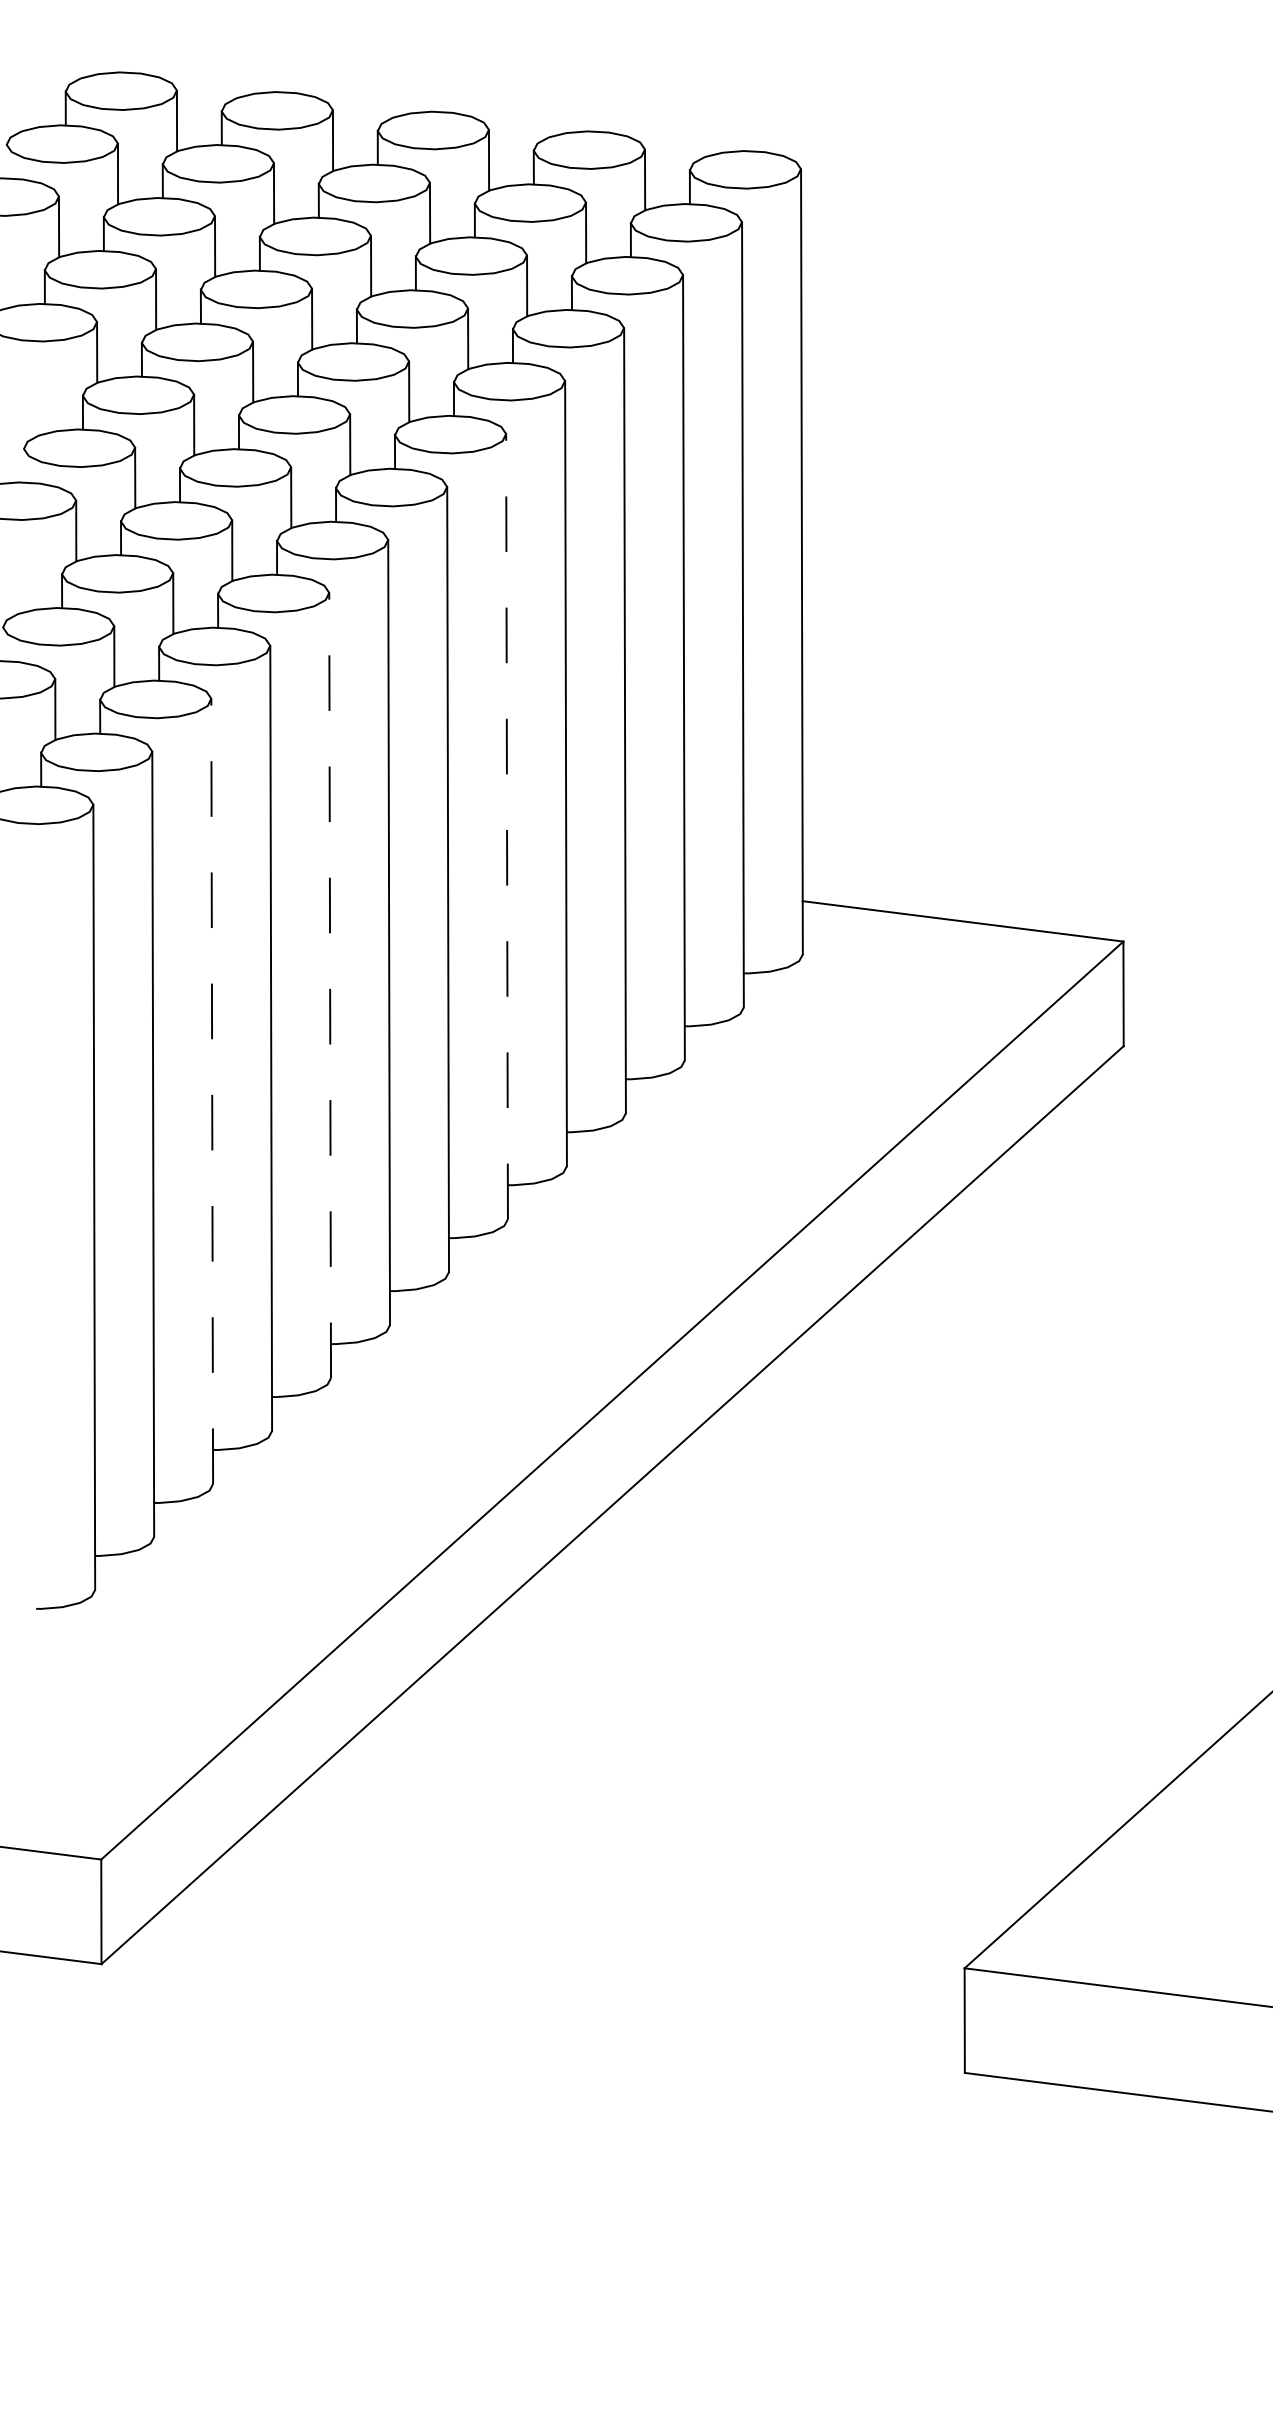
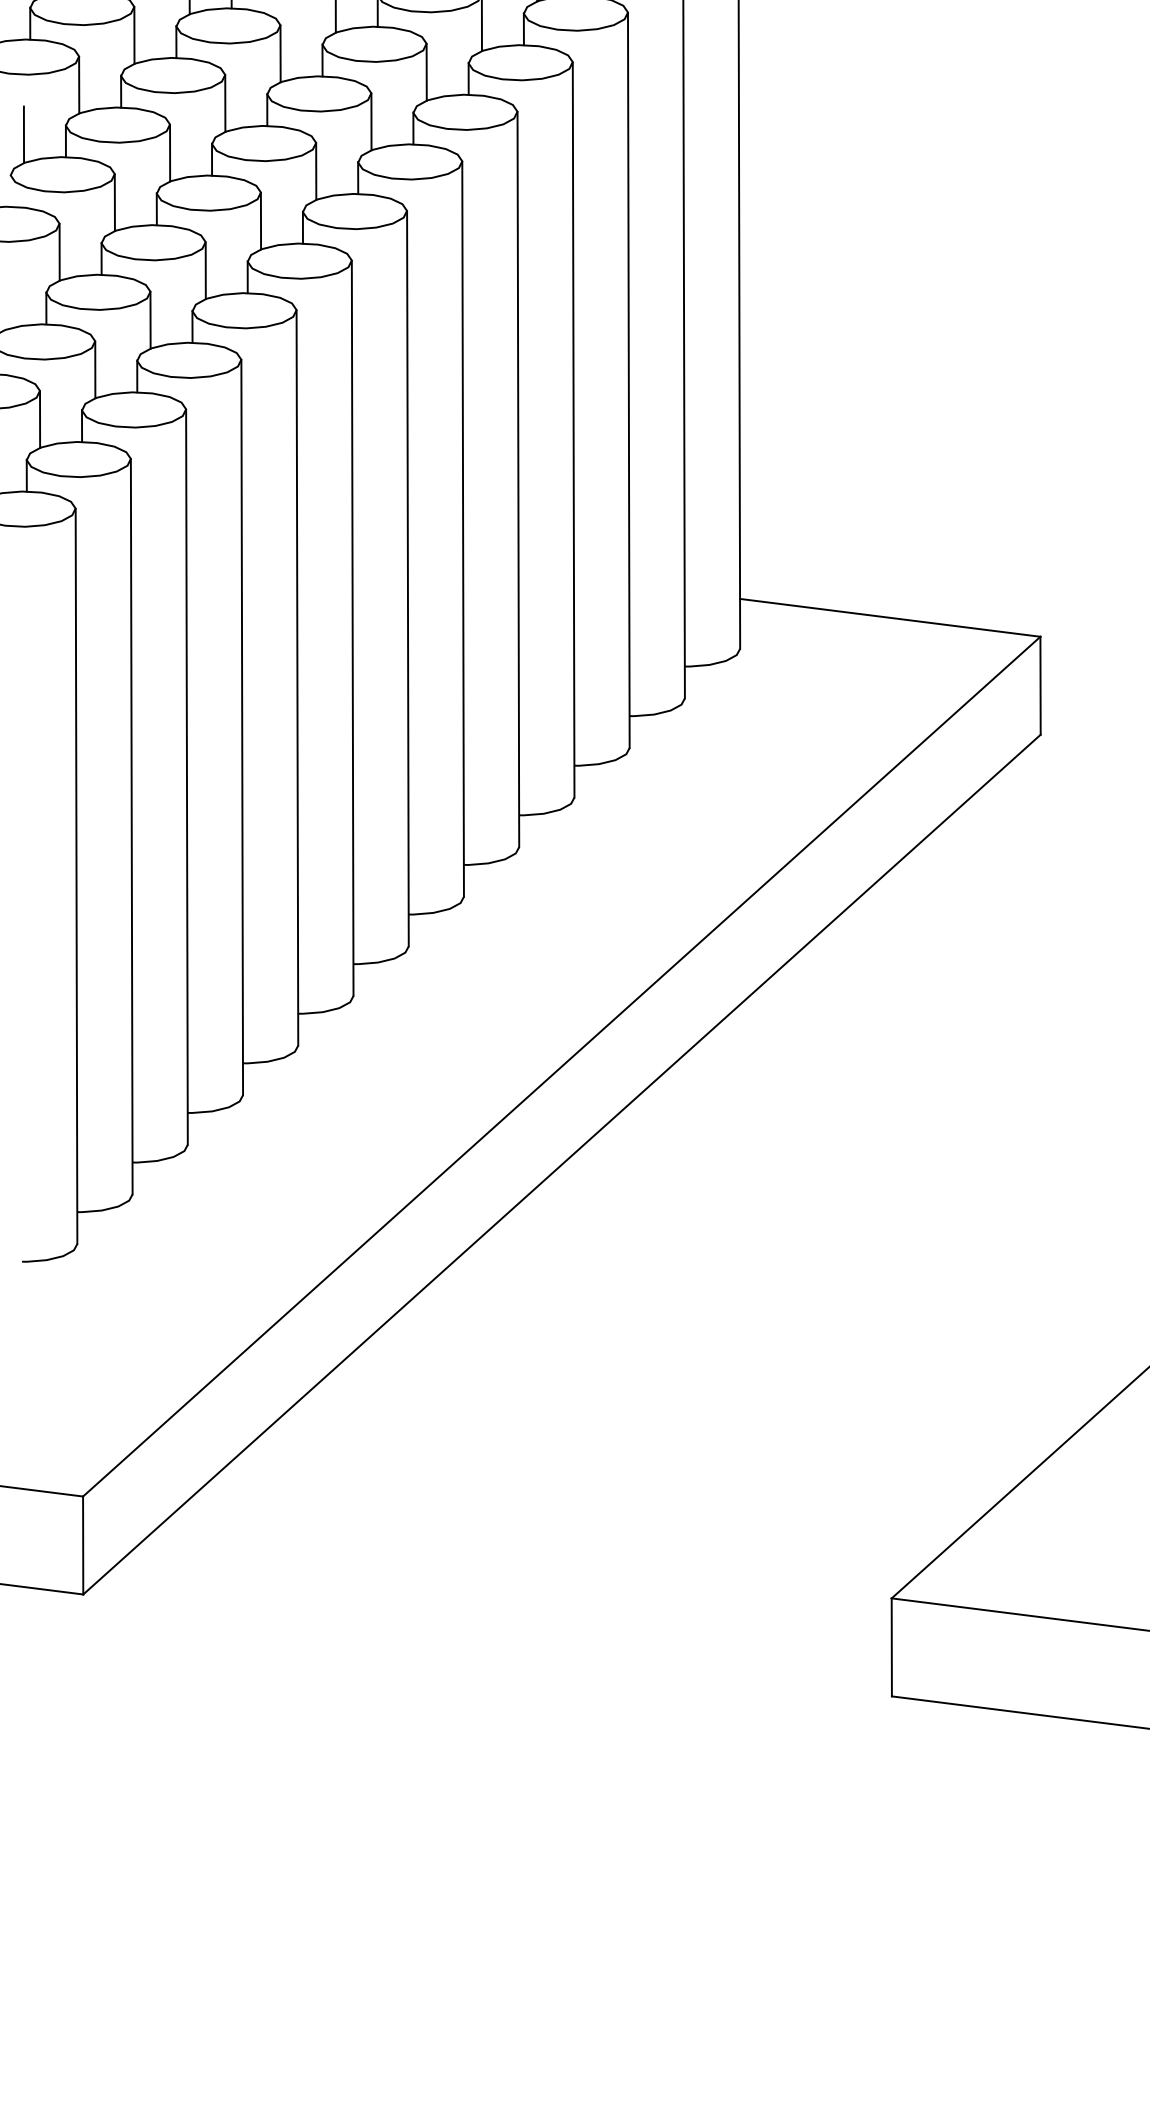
line: (38, 405) -> (24, 134), added
line: (507, 826) -> (463, 528), dashed -> solid
line: (330, 985) -> (297, 677), dashed -> solid
line: (212, 1091) -> (187, 777), dashed -> solid

